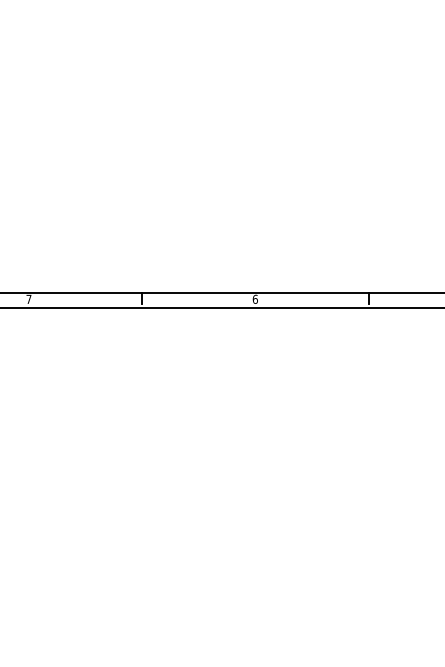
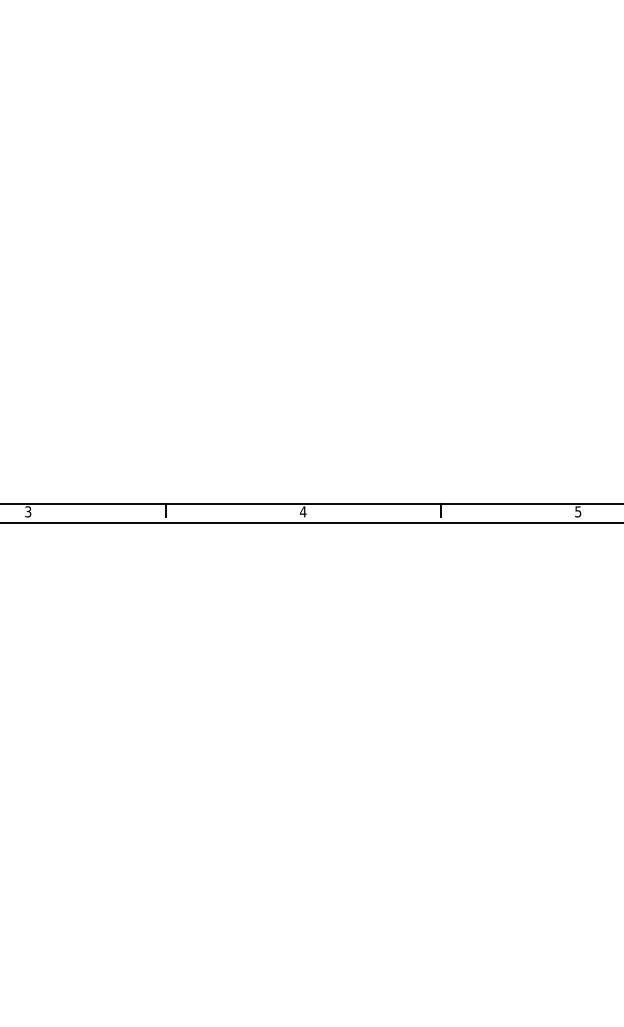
text: (29, 299) -> (28, 511), 7 -> 3
text: (254, 299) -> (302, 511), 6 -> 4

